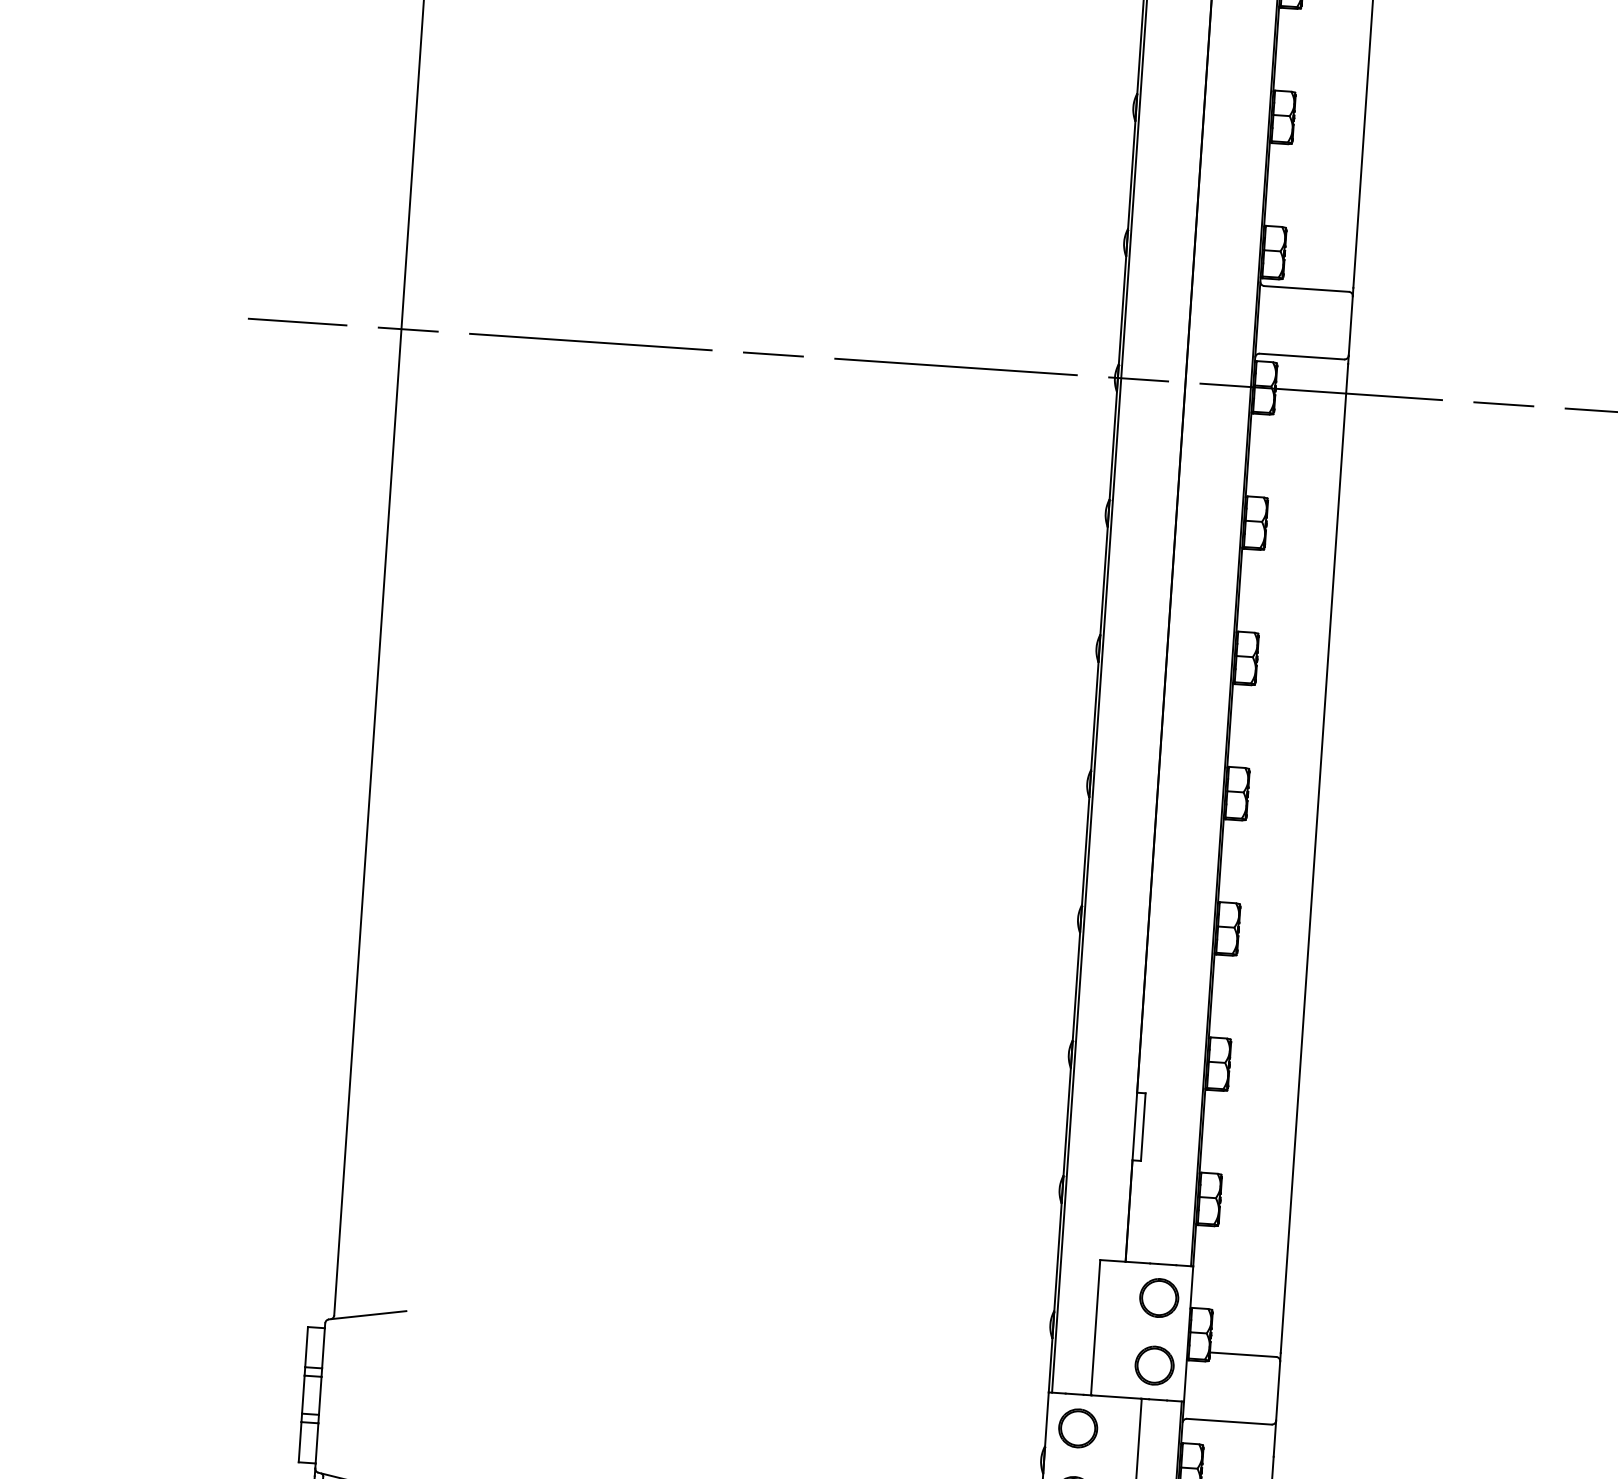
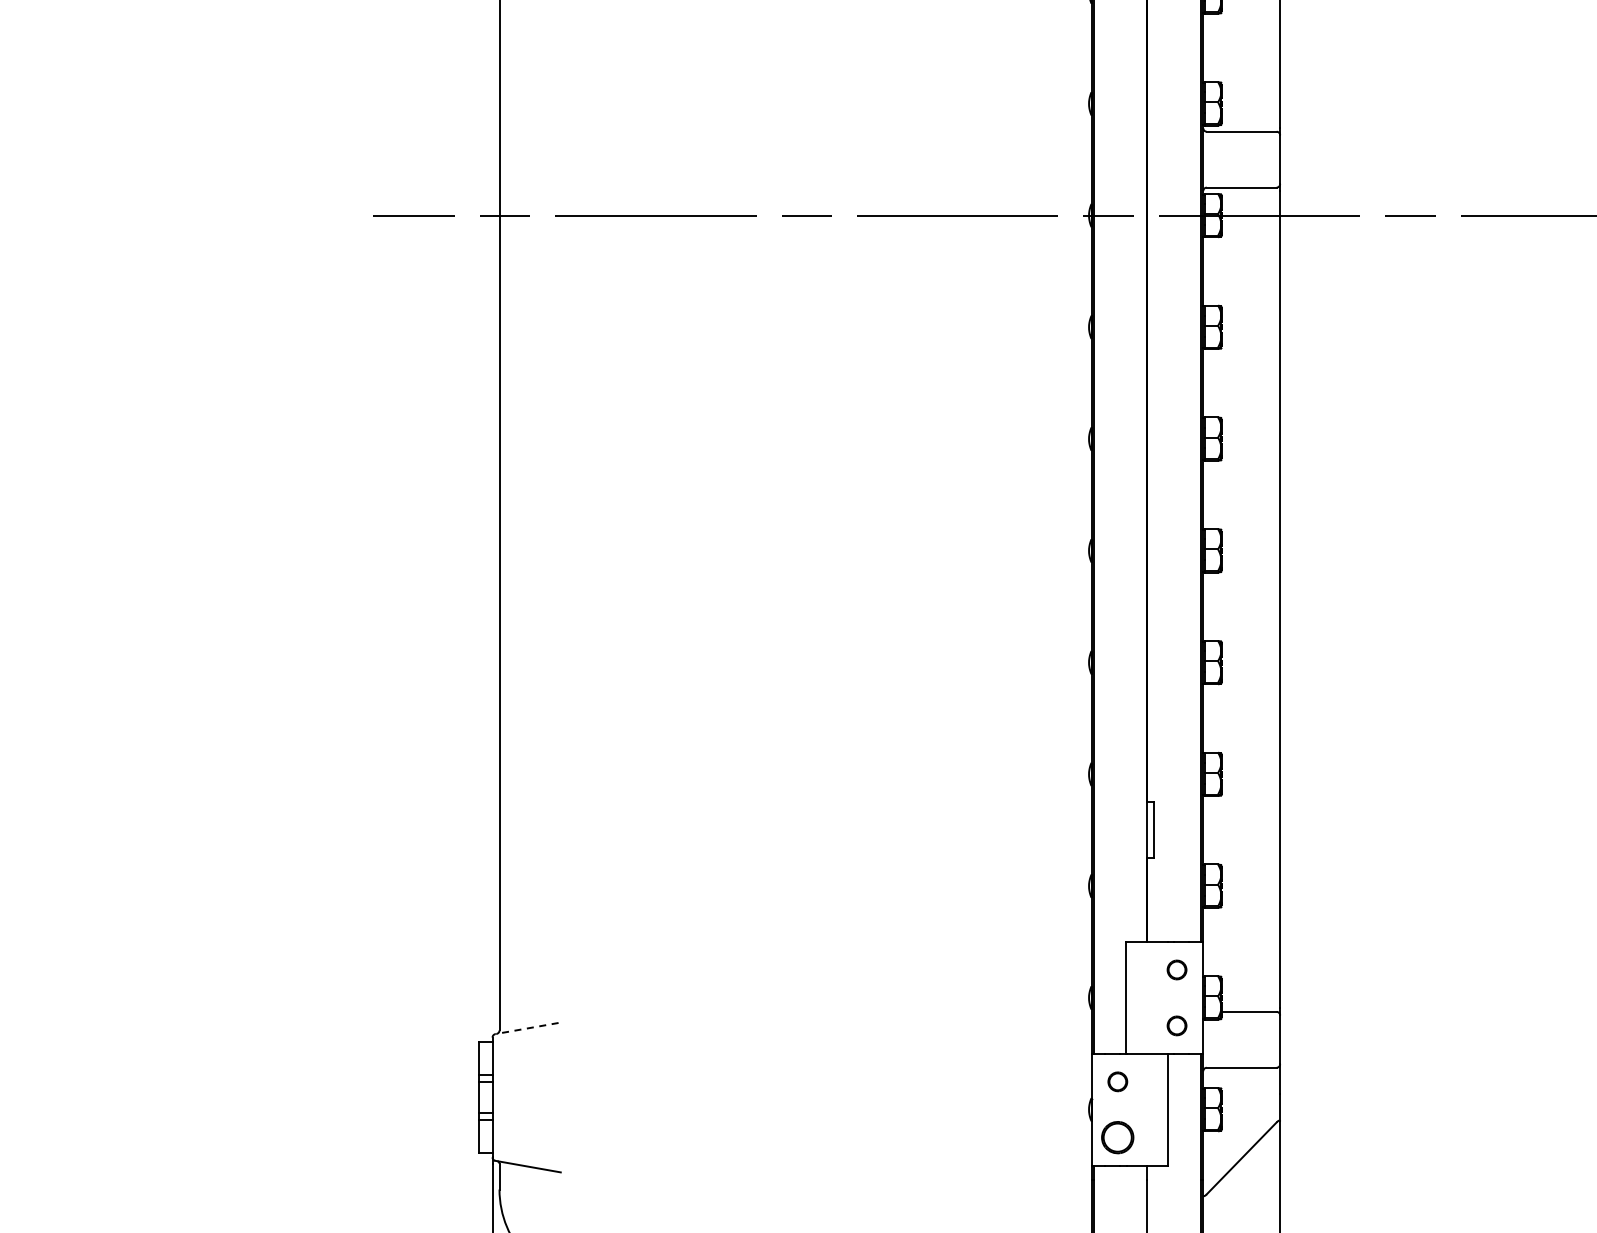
part: (1158, 1297) -> (1176, 969), size x0.6
line: (367, 1315) -> (526, 1028), solid -> dashed
part: (1153, 1365) -> (1176, 1025), size x0.6
part: (1077, 1428) -> (1117, 1081), size x0.6

